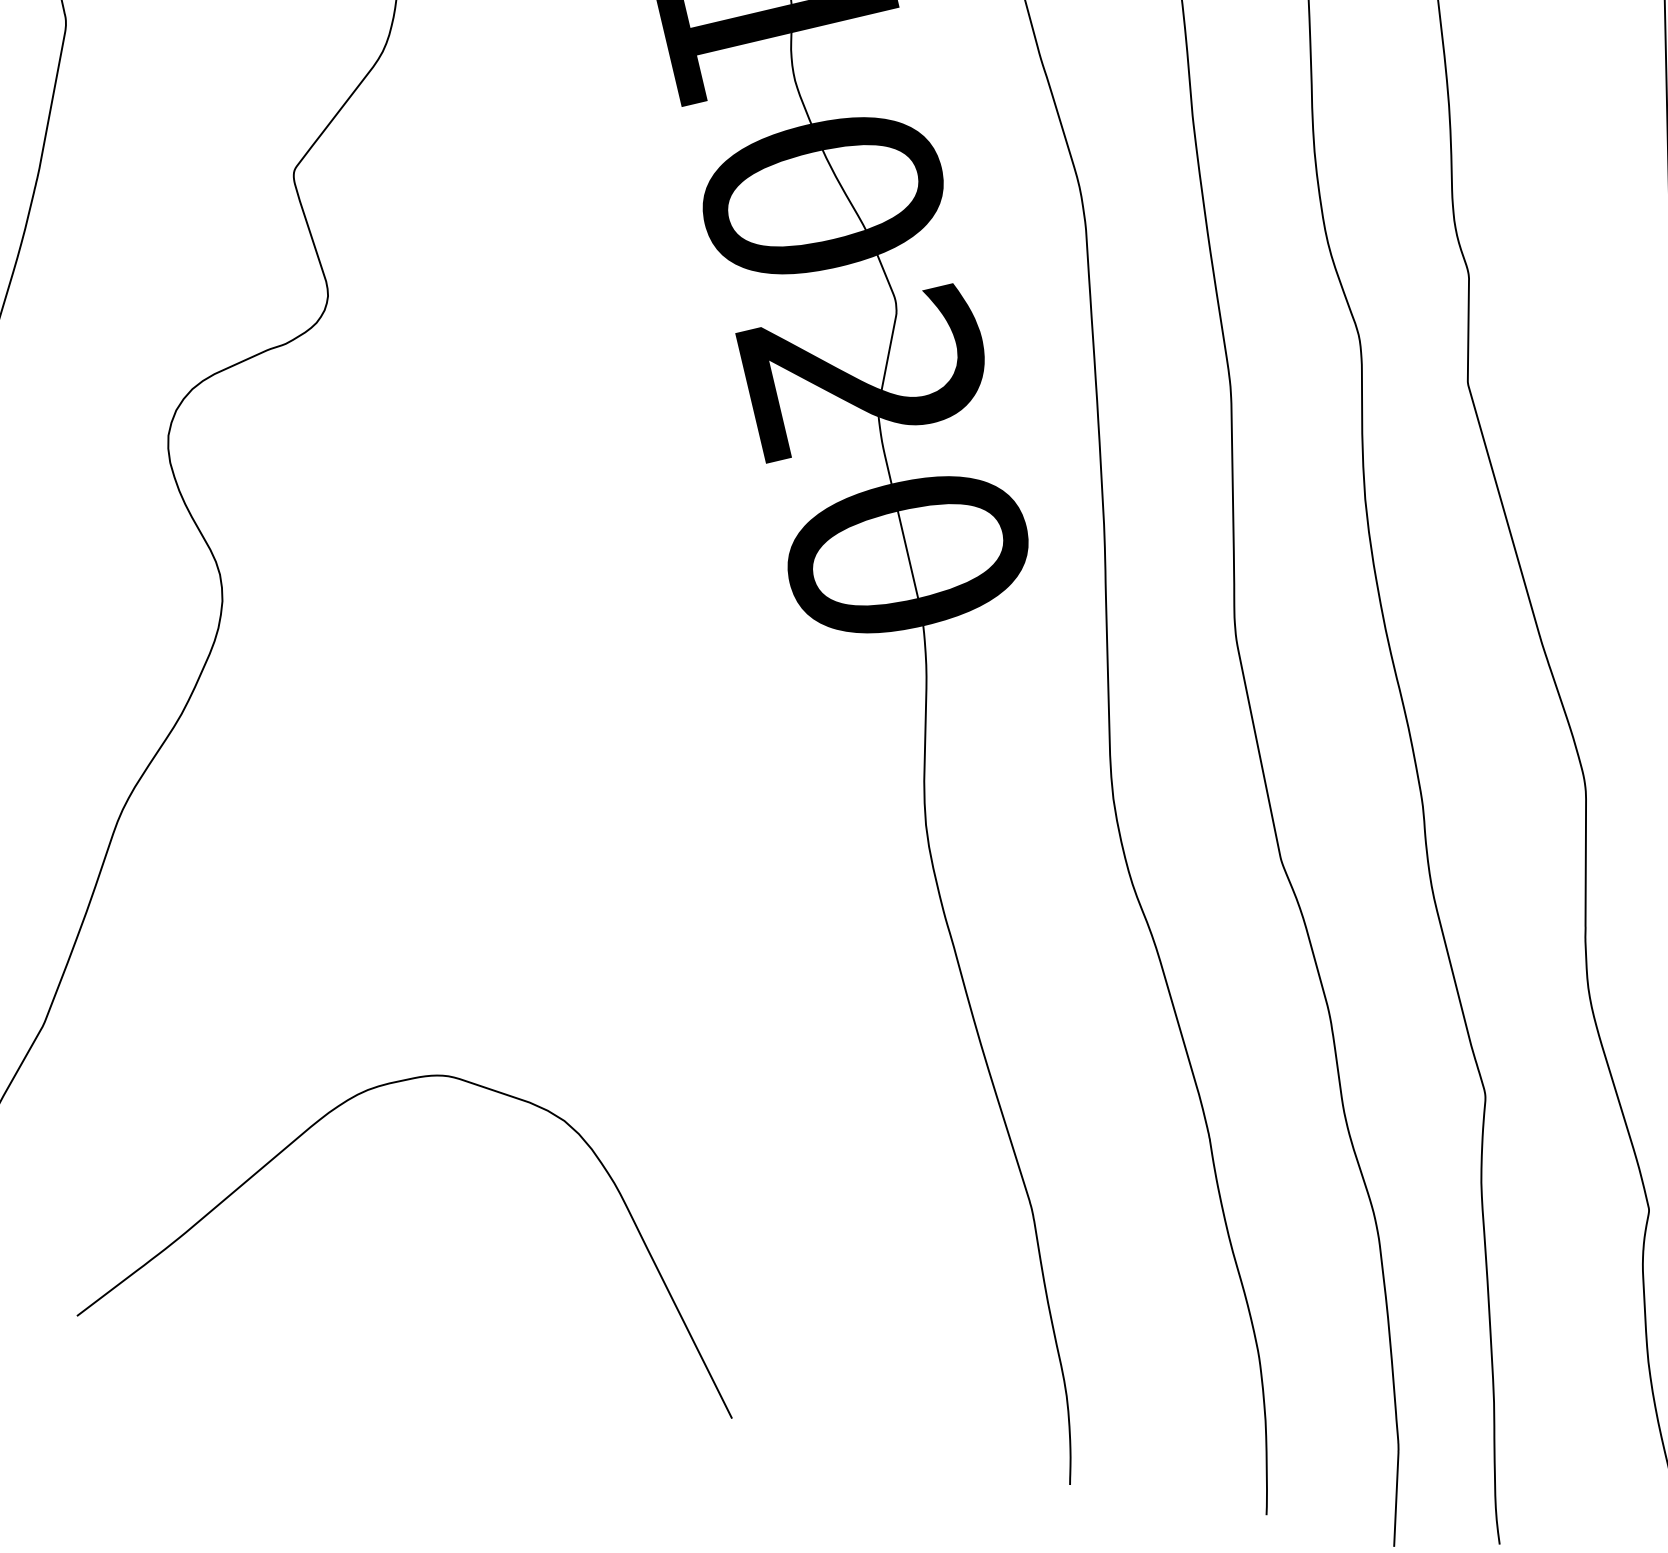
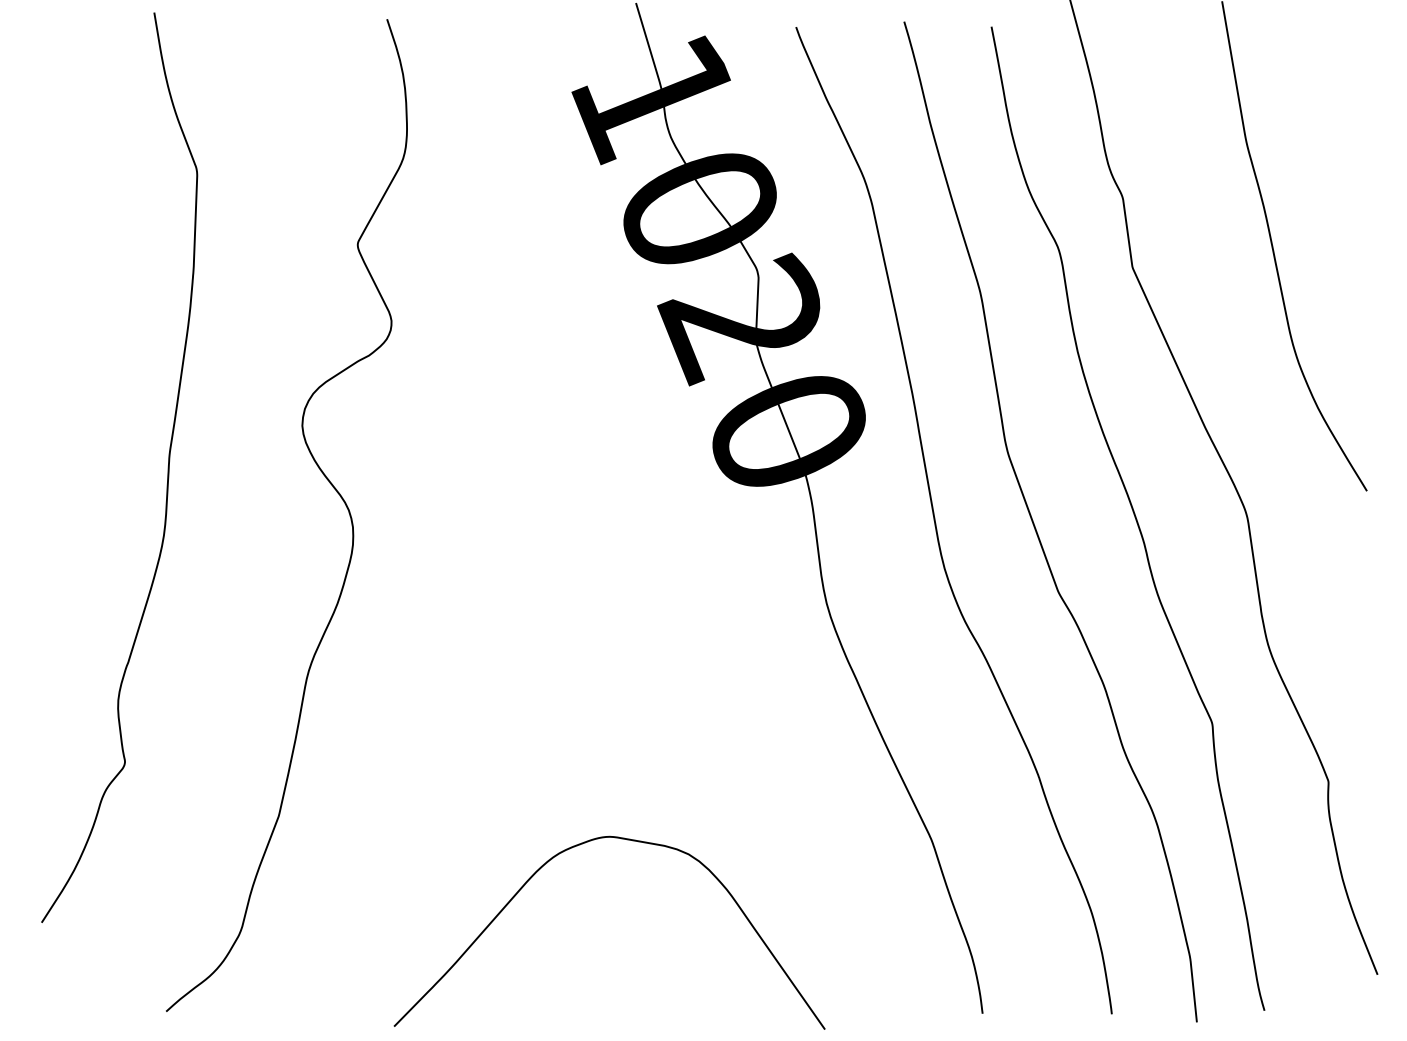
curve: (401, 1082) -> (580, 845), moved

